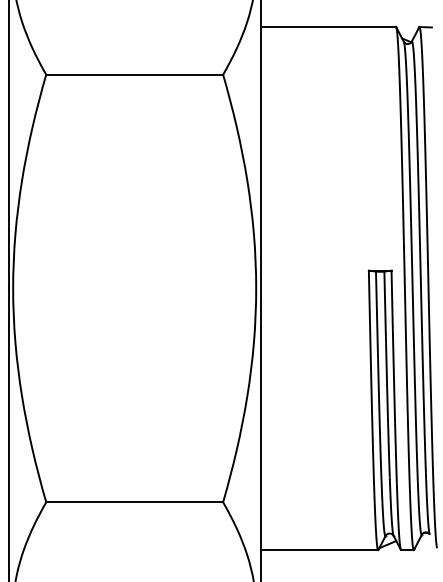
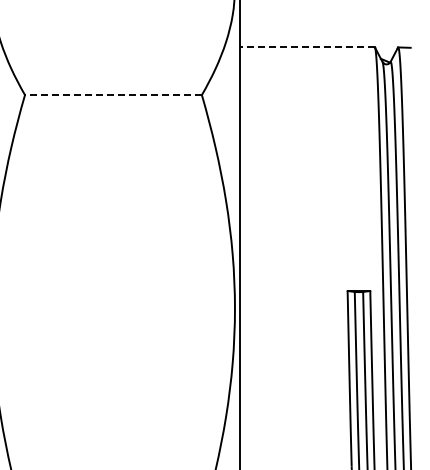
line: (328, 26) -> (307, 46), solid -> dashed
line: (134, 74) -> (113, 94), solid -> dashed

